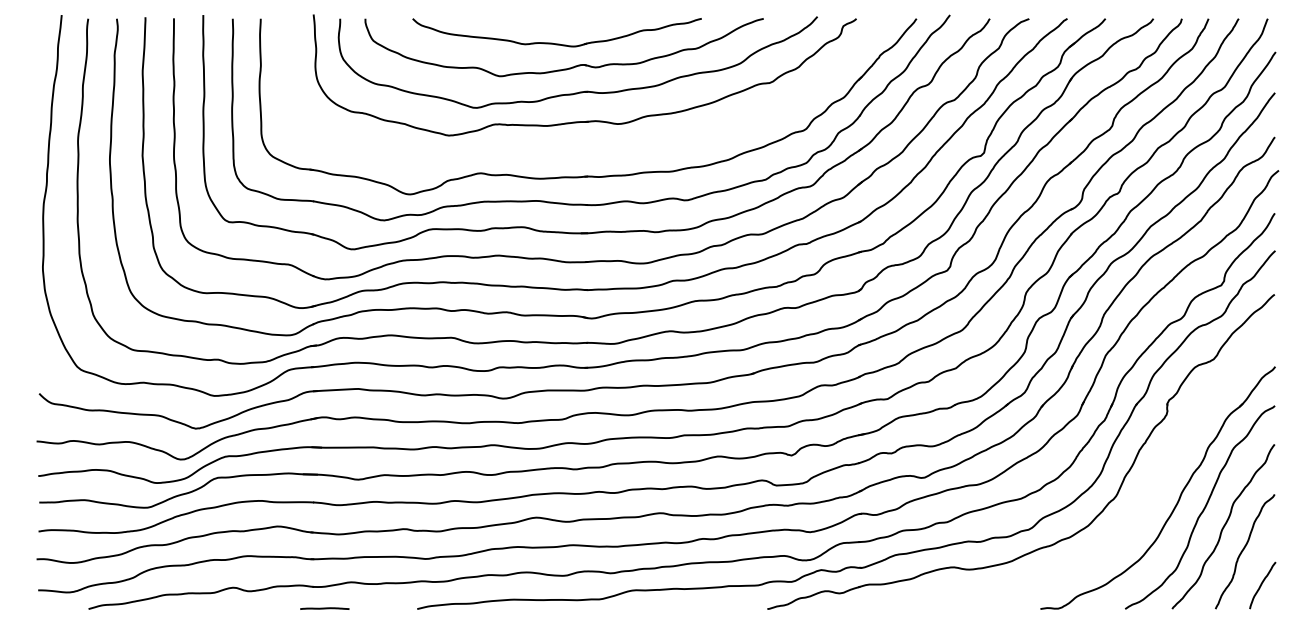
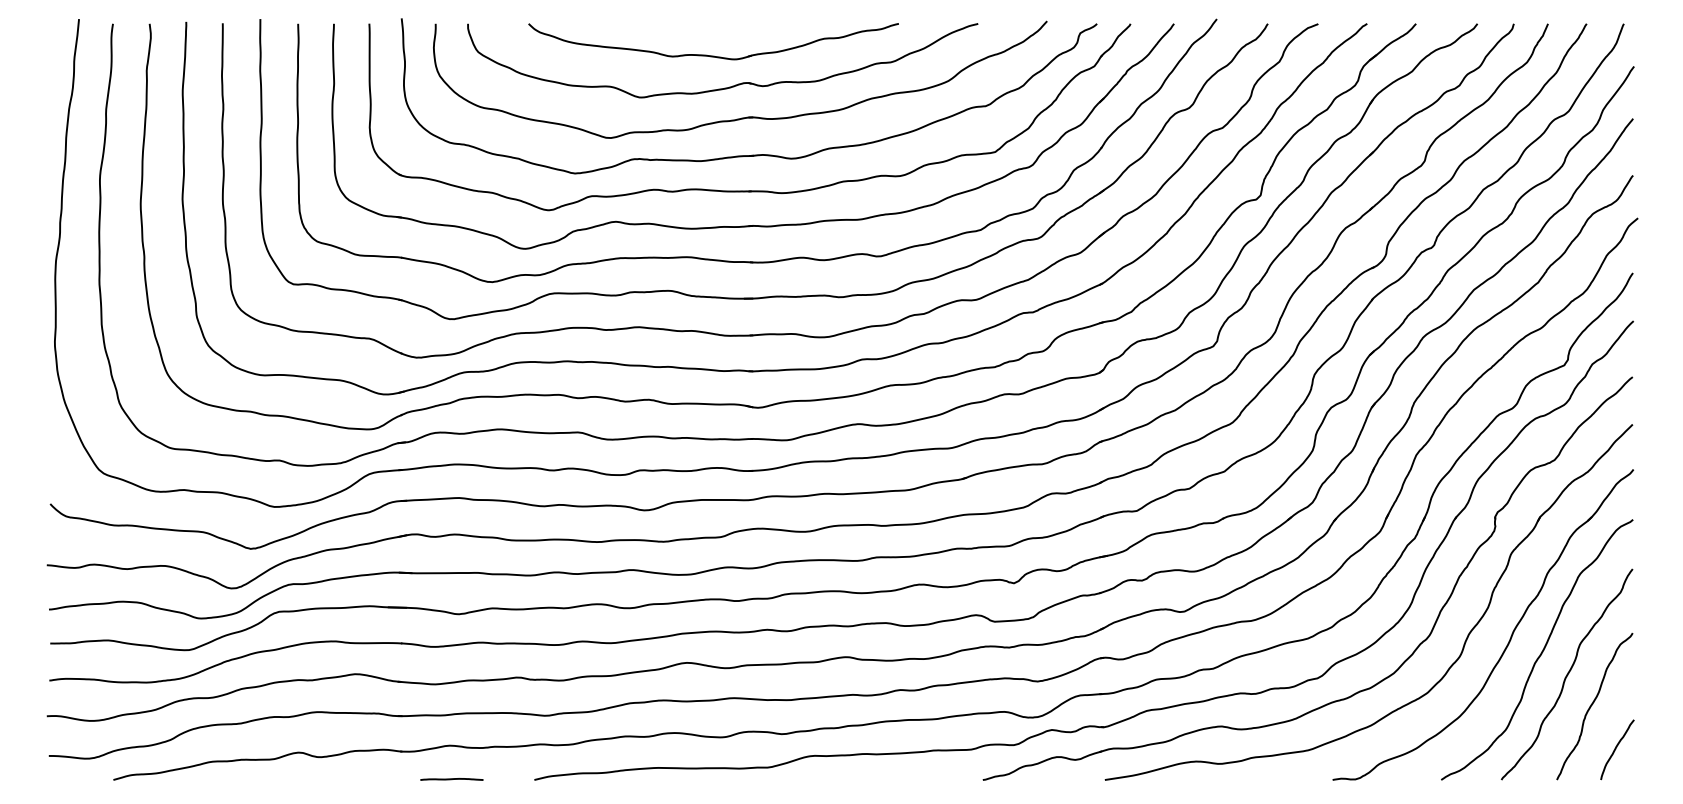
part: (585, 148) -> (749, 190), added
part: (1130, 521) -> (1448, 667), added
line: (324, 608) -> (451, 779), moved

